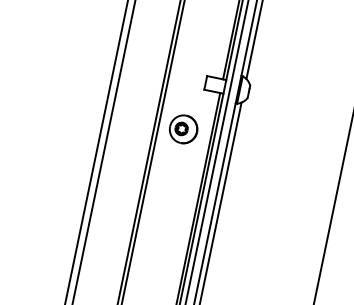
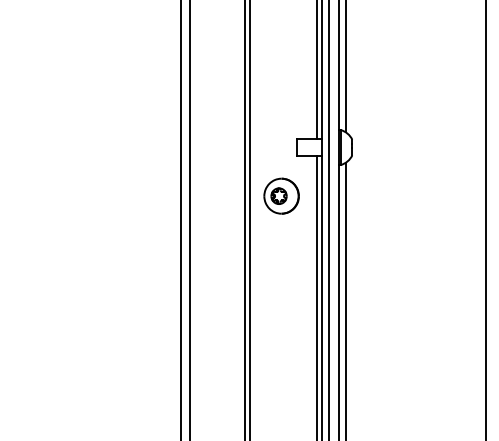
part: (183, 128) -> (281, 195), moved

